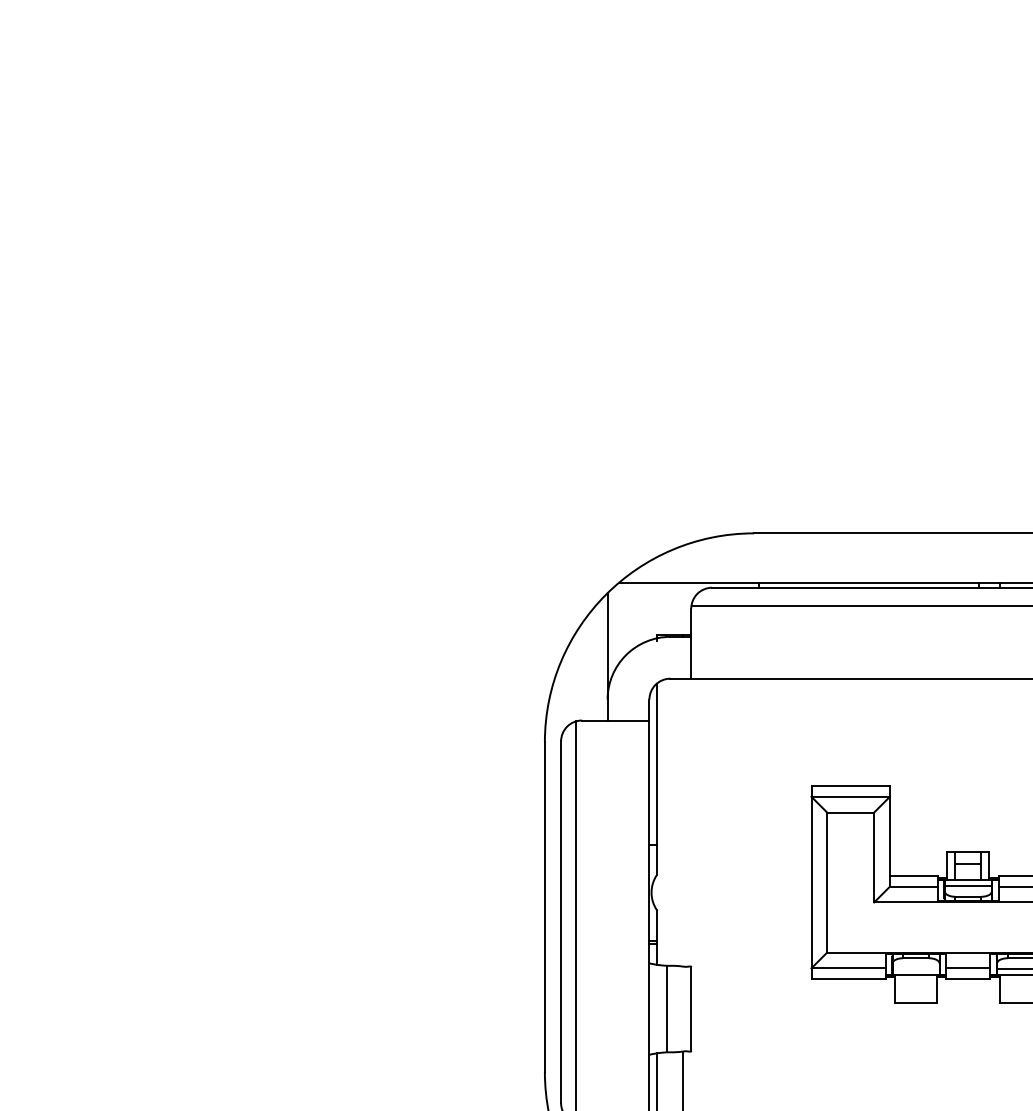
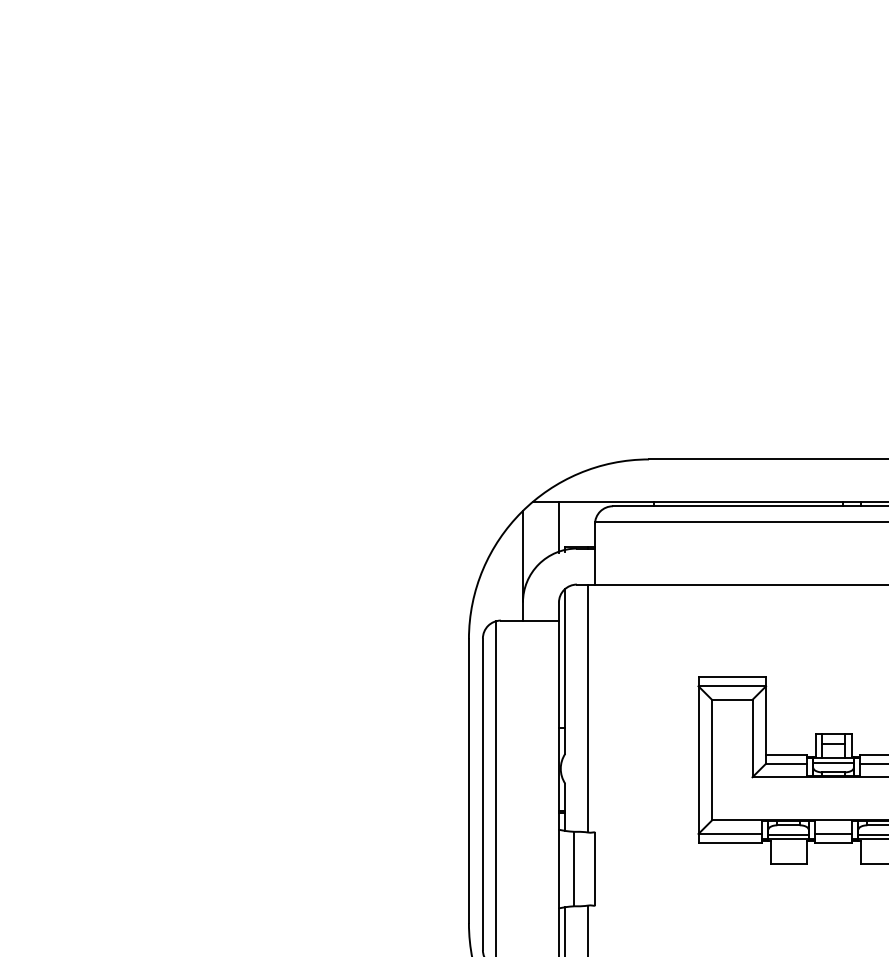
line: (649, 612) -> (559, 527), added
line: (682, 822) -> (587, 708), added
line: (915, 969) -> (788, 834), added

